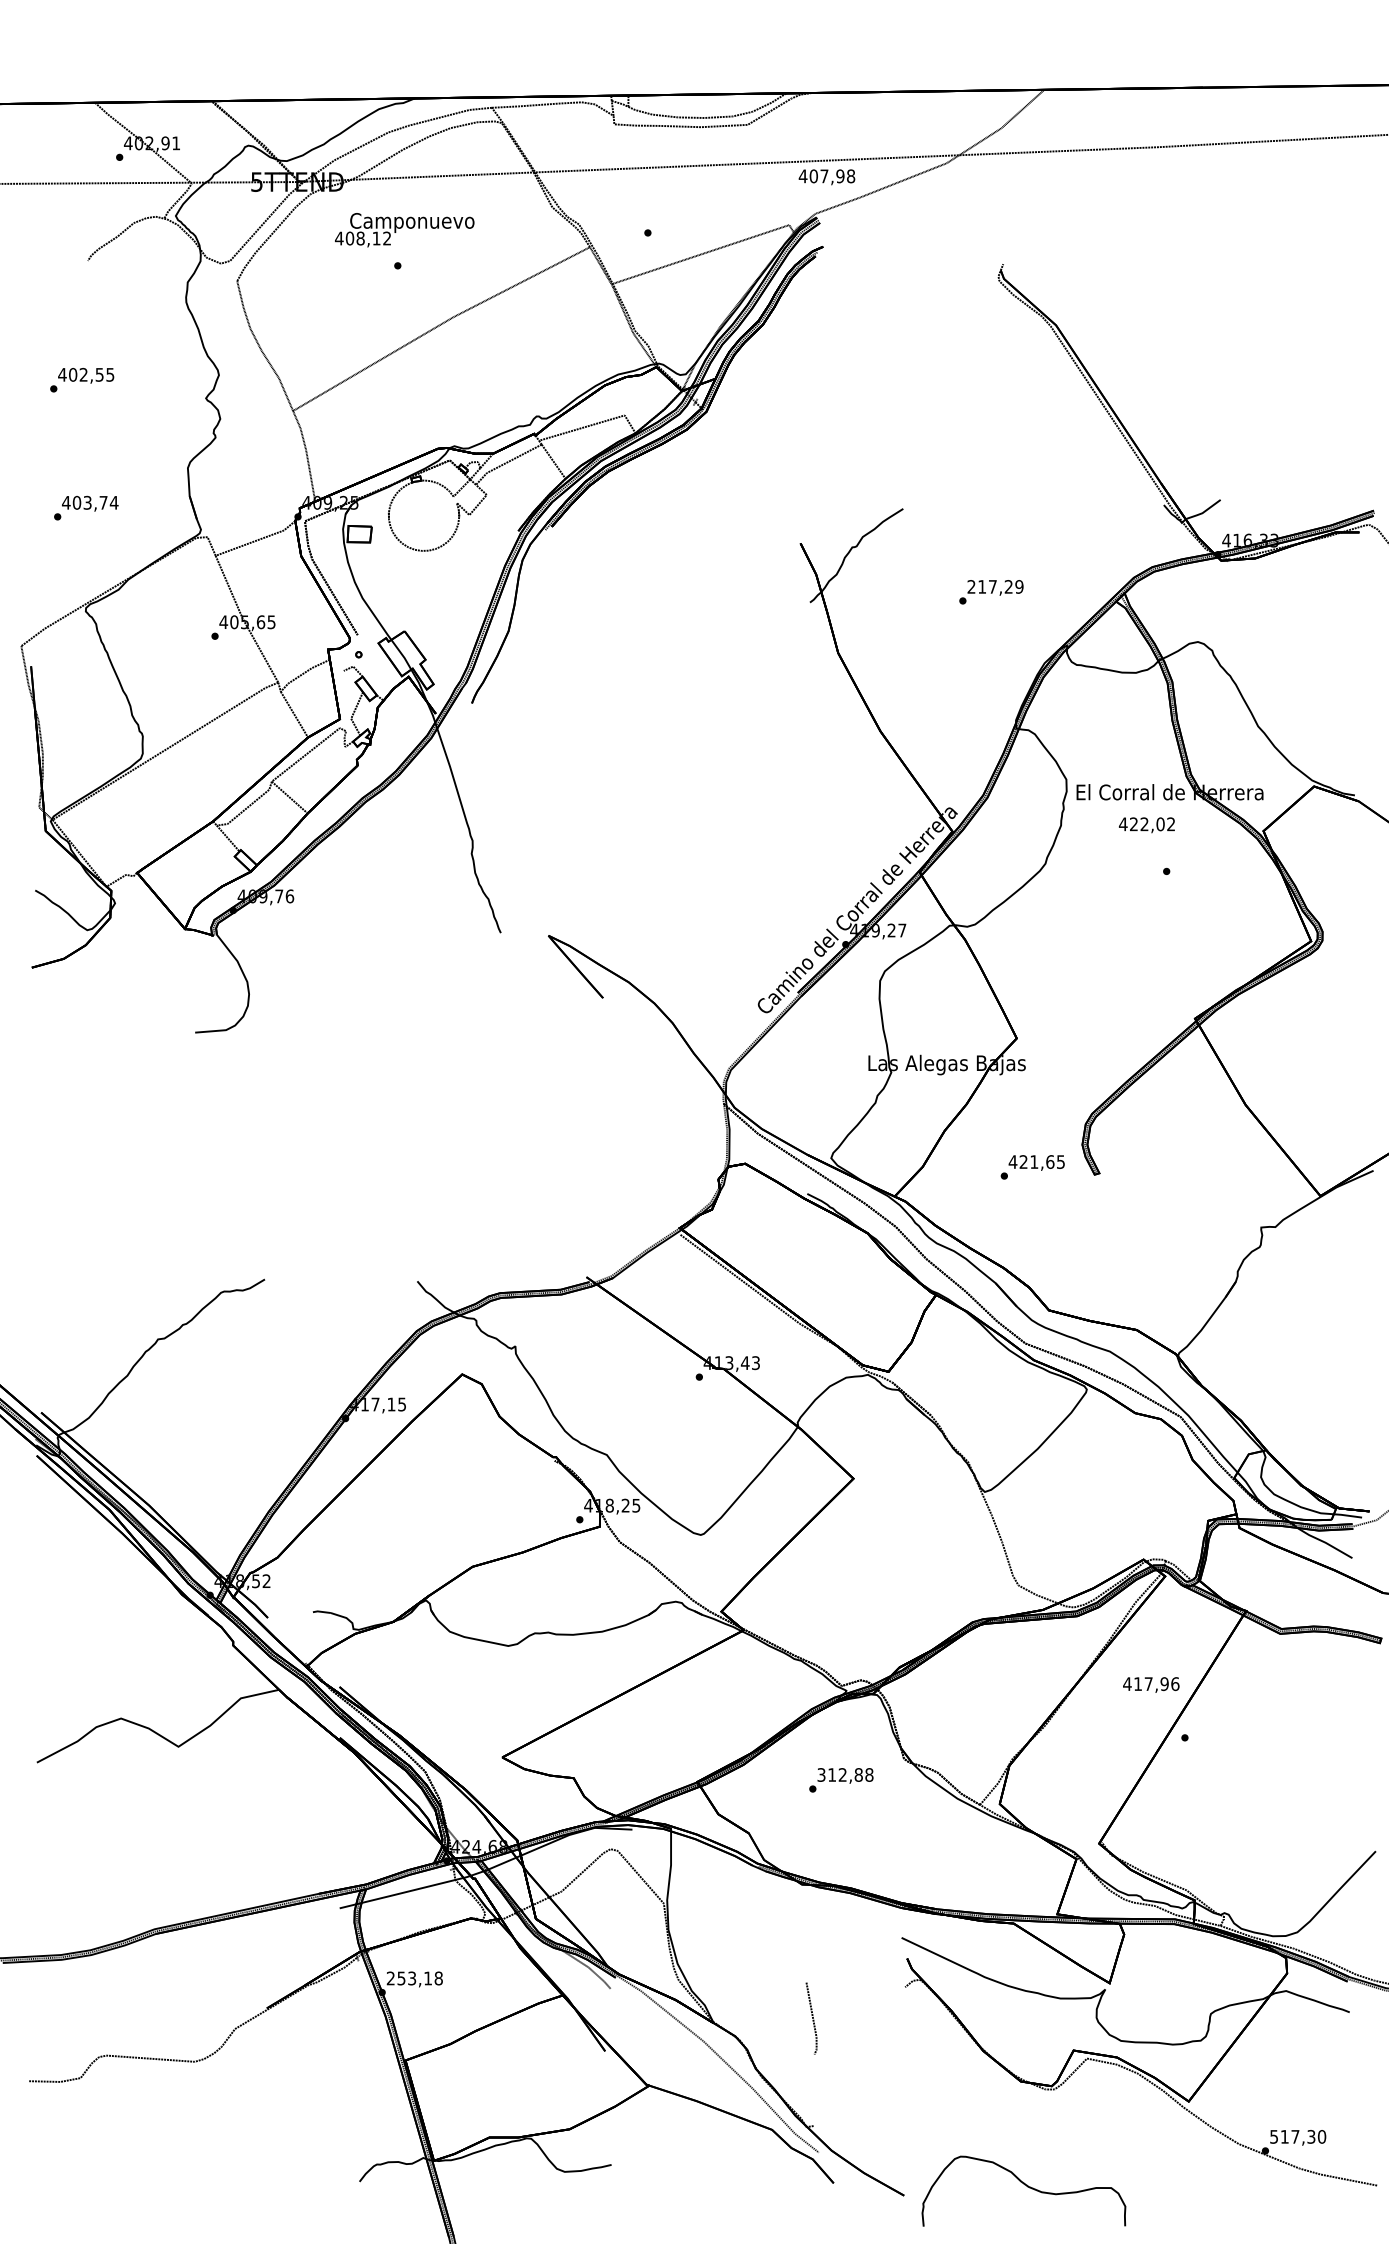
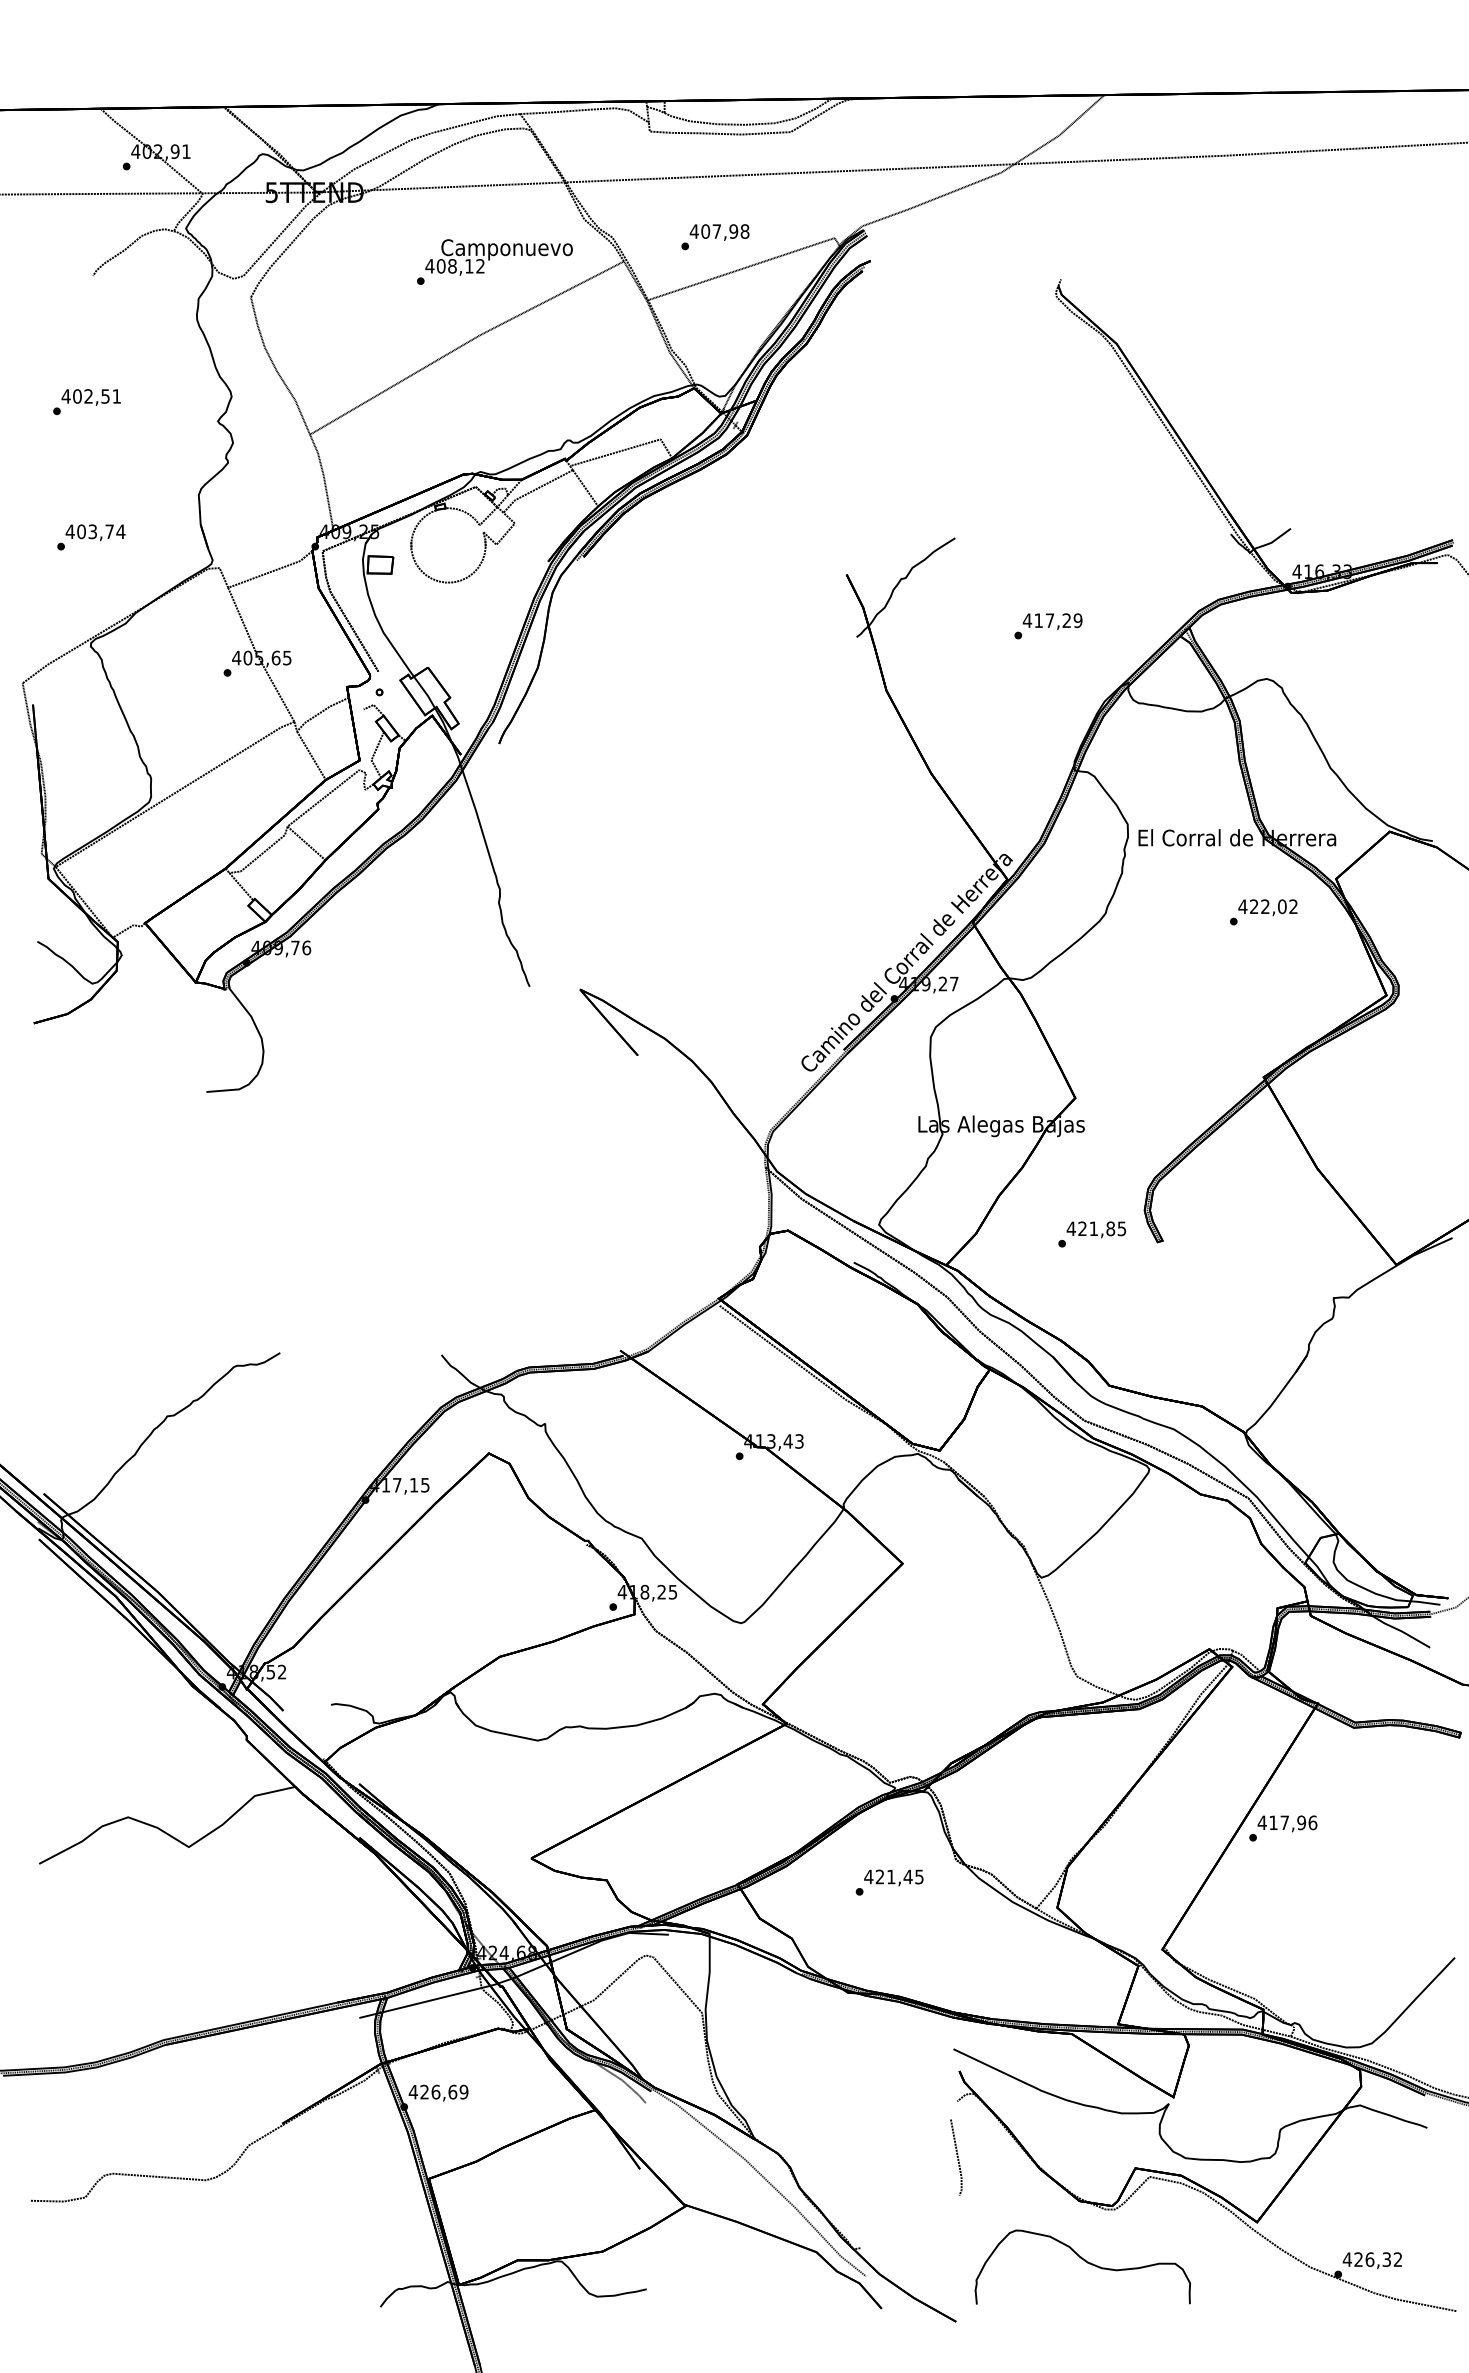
text: (826, 177) -> (719, 232), moved
text: (404, 230) -> (498, 257), moved
text: (110, 374) -> (116, 396), 402,55 -> 402,51
text: (971, 586) -> (1027, 620), 217,29 -> 417,29
text: (1146, 825) -> (1267, 907), moved
text: (1050, 1161) -> (1110, 1228), 421,65 -> 421,85
text: (1151, 1684) -> (1287, 1823), moved
text: (844, 1774) -> (893, 1876), 312,88 -> 421,45
text: (414, 1977) -> (438, 2091), 253,18 -> 426,69
line: (811, 2017) -> (956, 2156), moved
text: (1297, 2136) -> (1372, 2259), 517,30 -> 426,32
curve: (1025, 2185) -> (1084, 2261), moved

